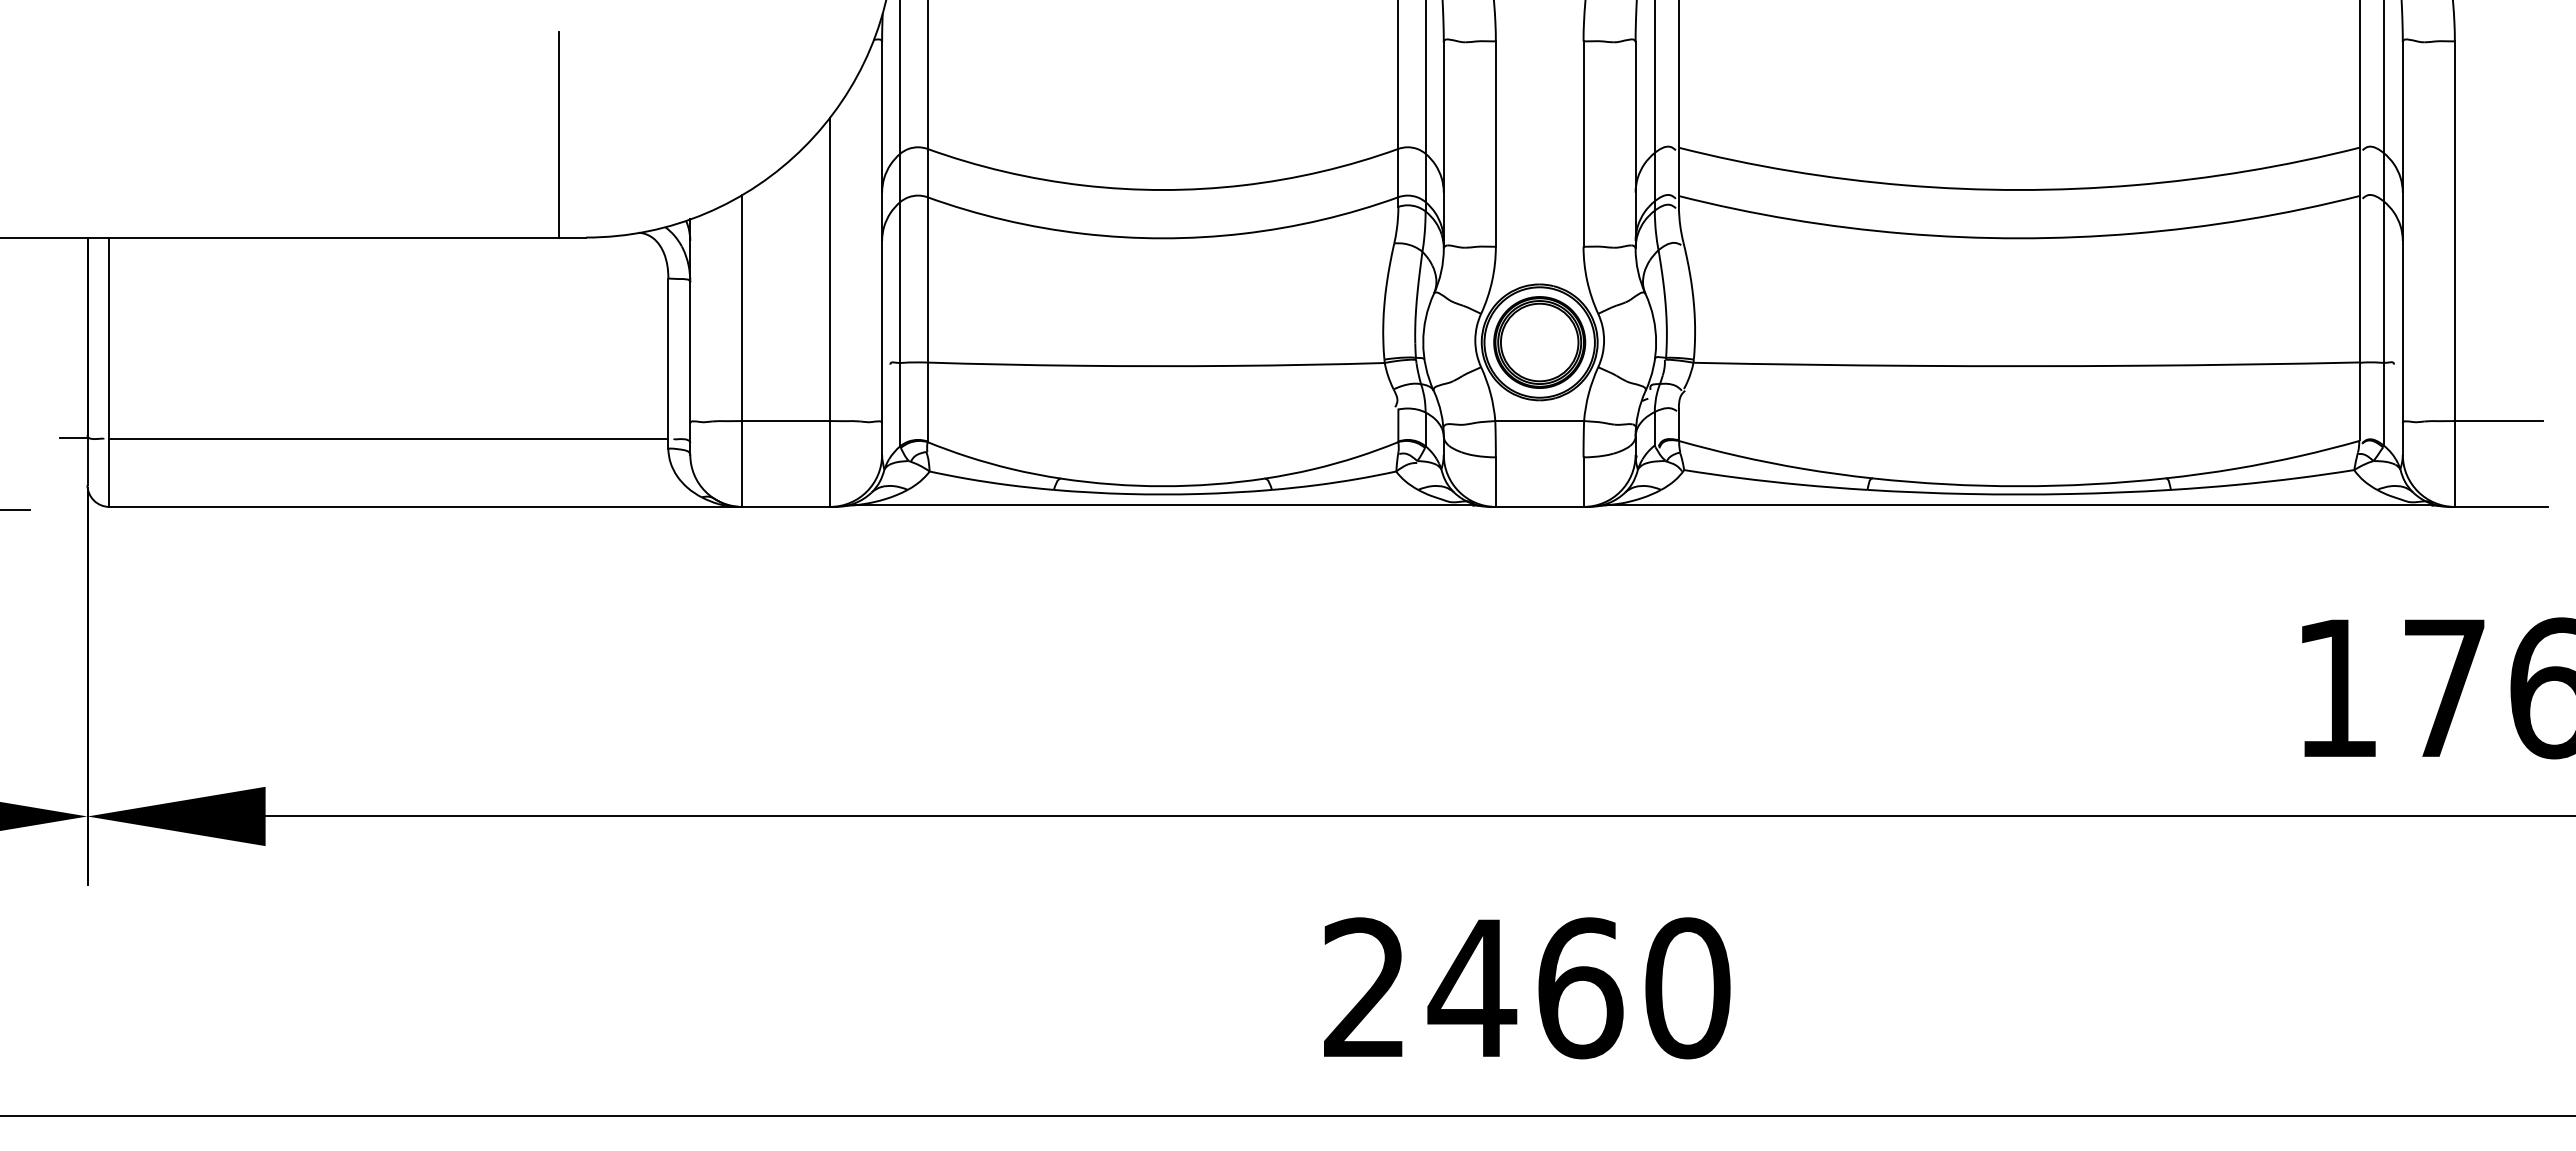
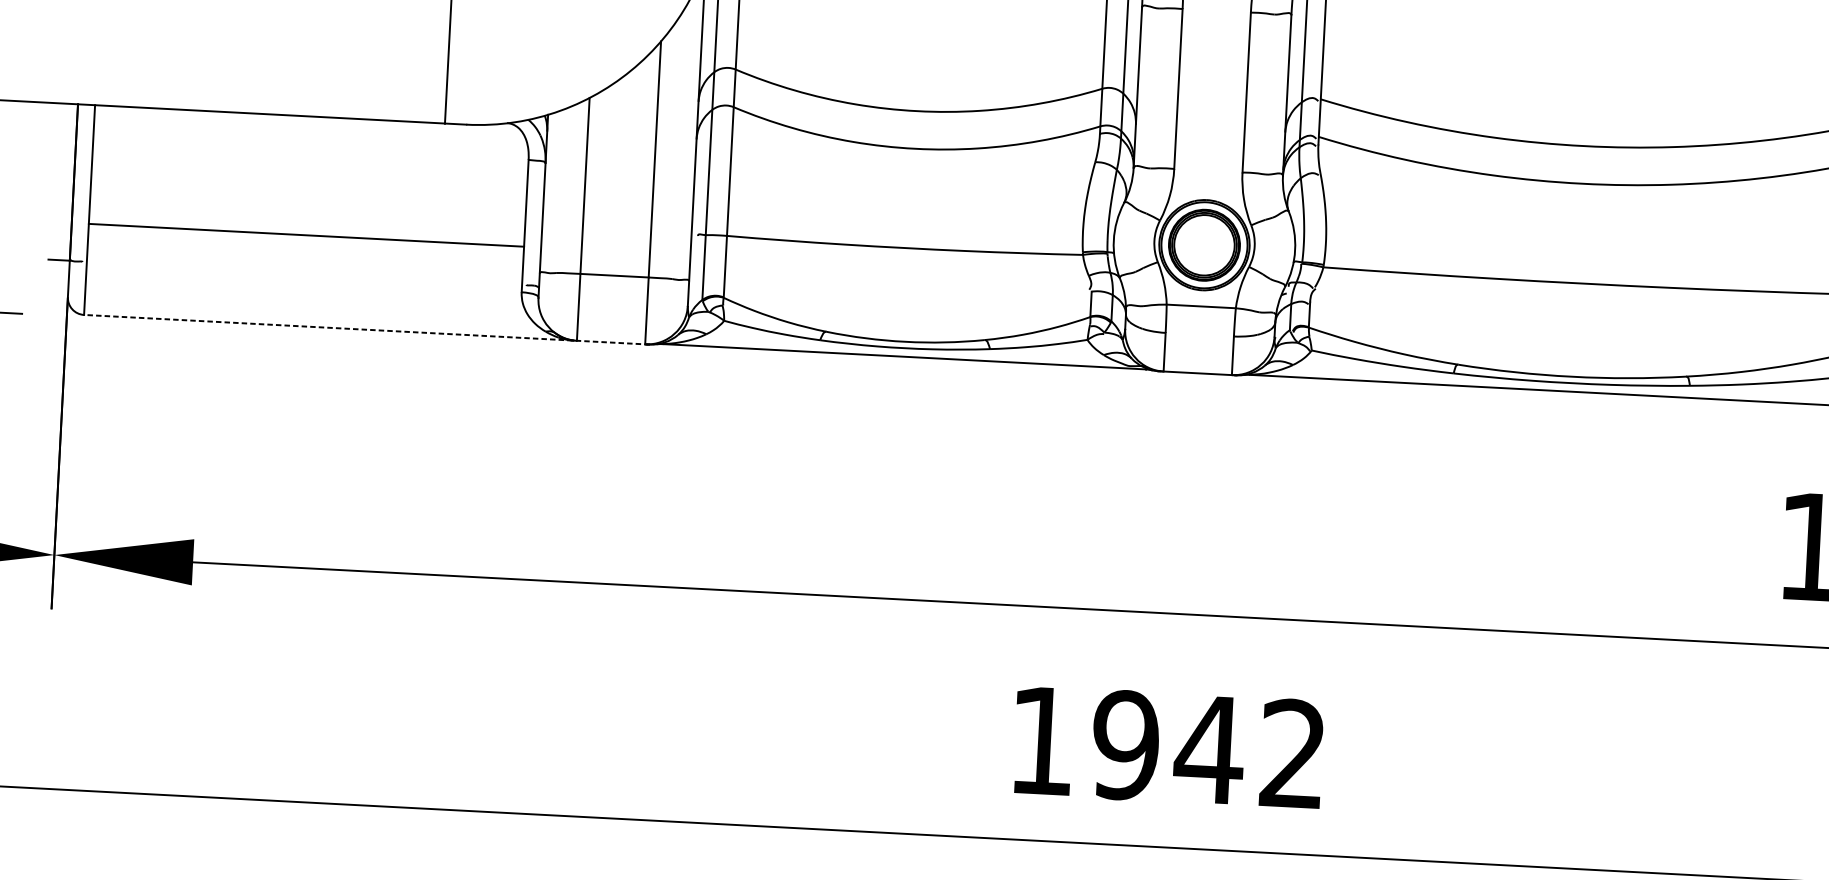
line: (388, 439) -> (306, 235), moved
line: (472, 506) -> (366, 329), solid -> dashed
text: (1527, 988) -> (1168, 747), 2460 -> 1942

